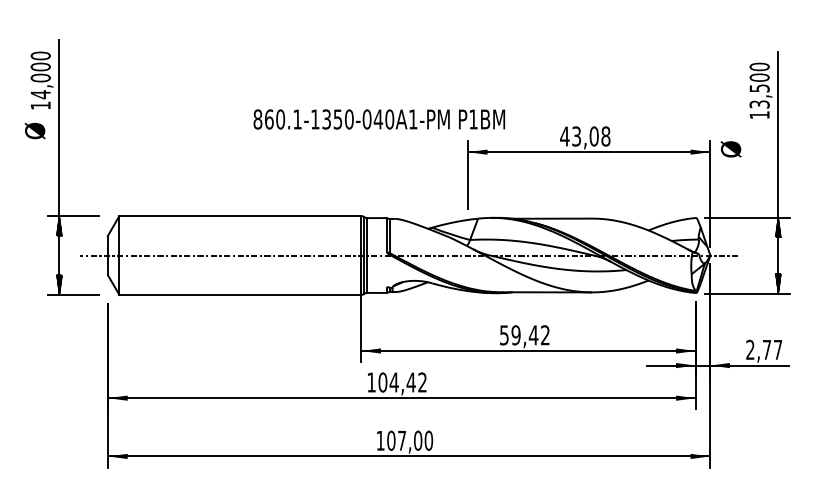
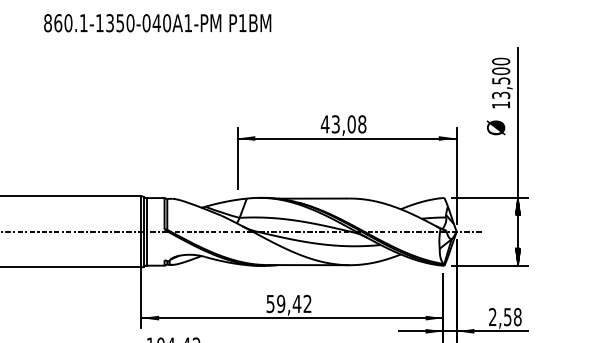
text: (379, 119) -> (157, 23), moved
text: (730, 149) -> (495, 127), moved
text: (772, 349) -> (512, 316), 2,77 -> 2,58

